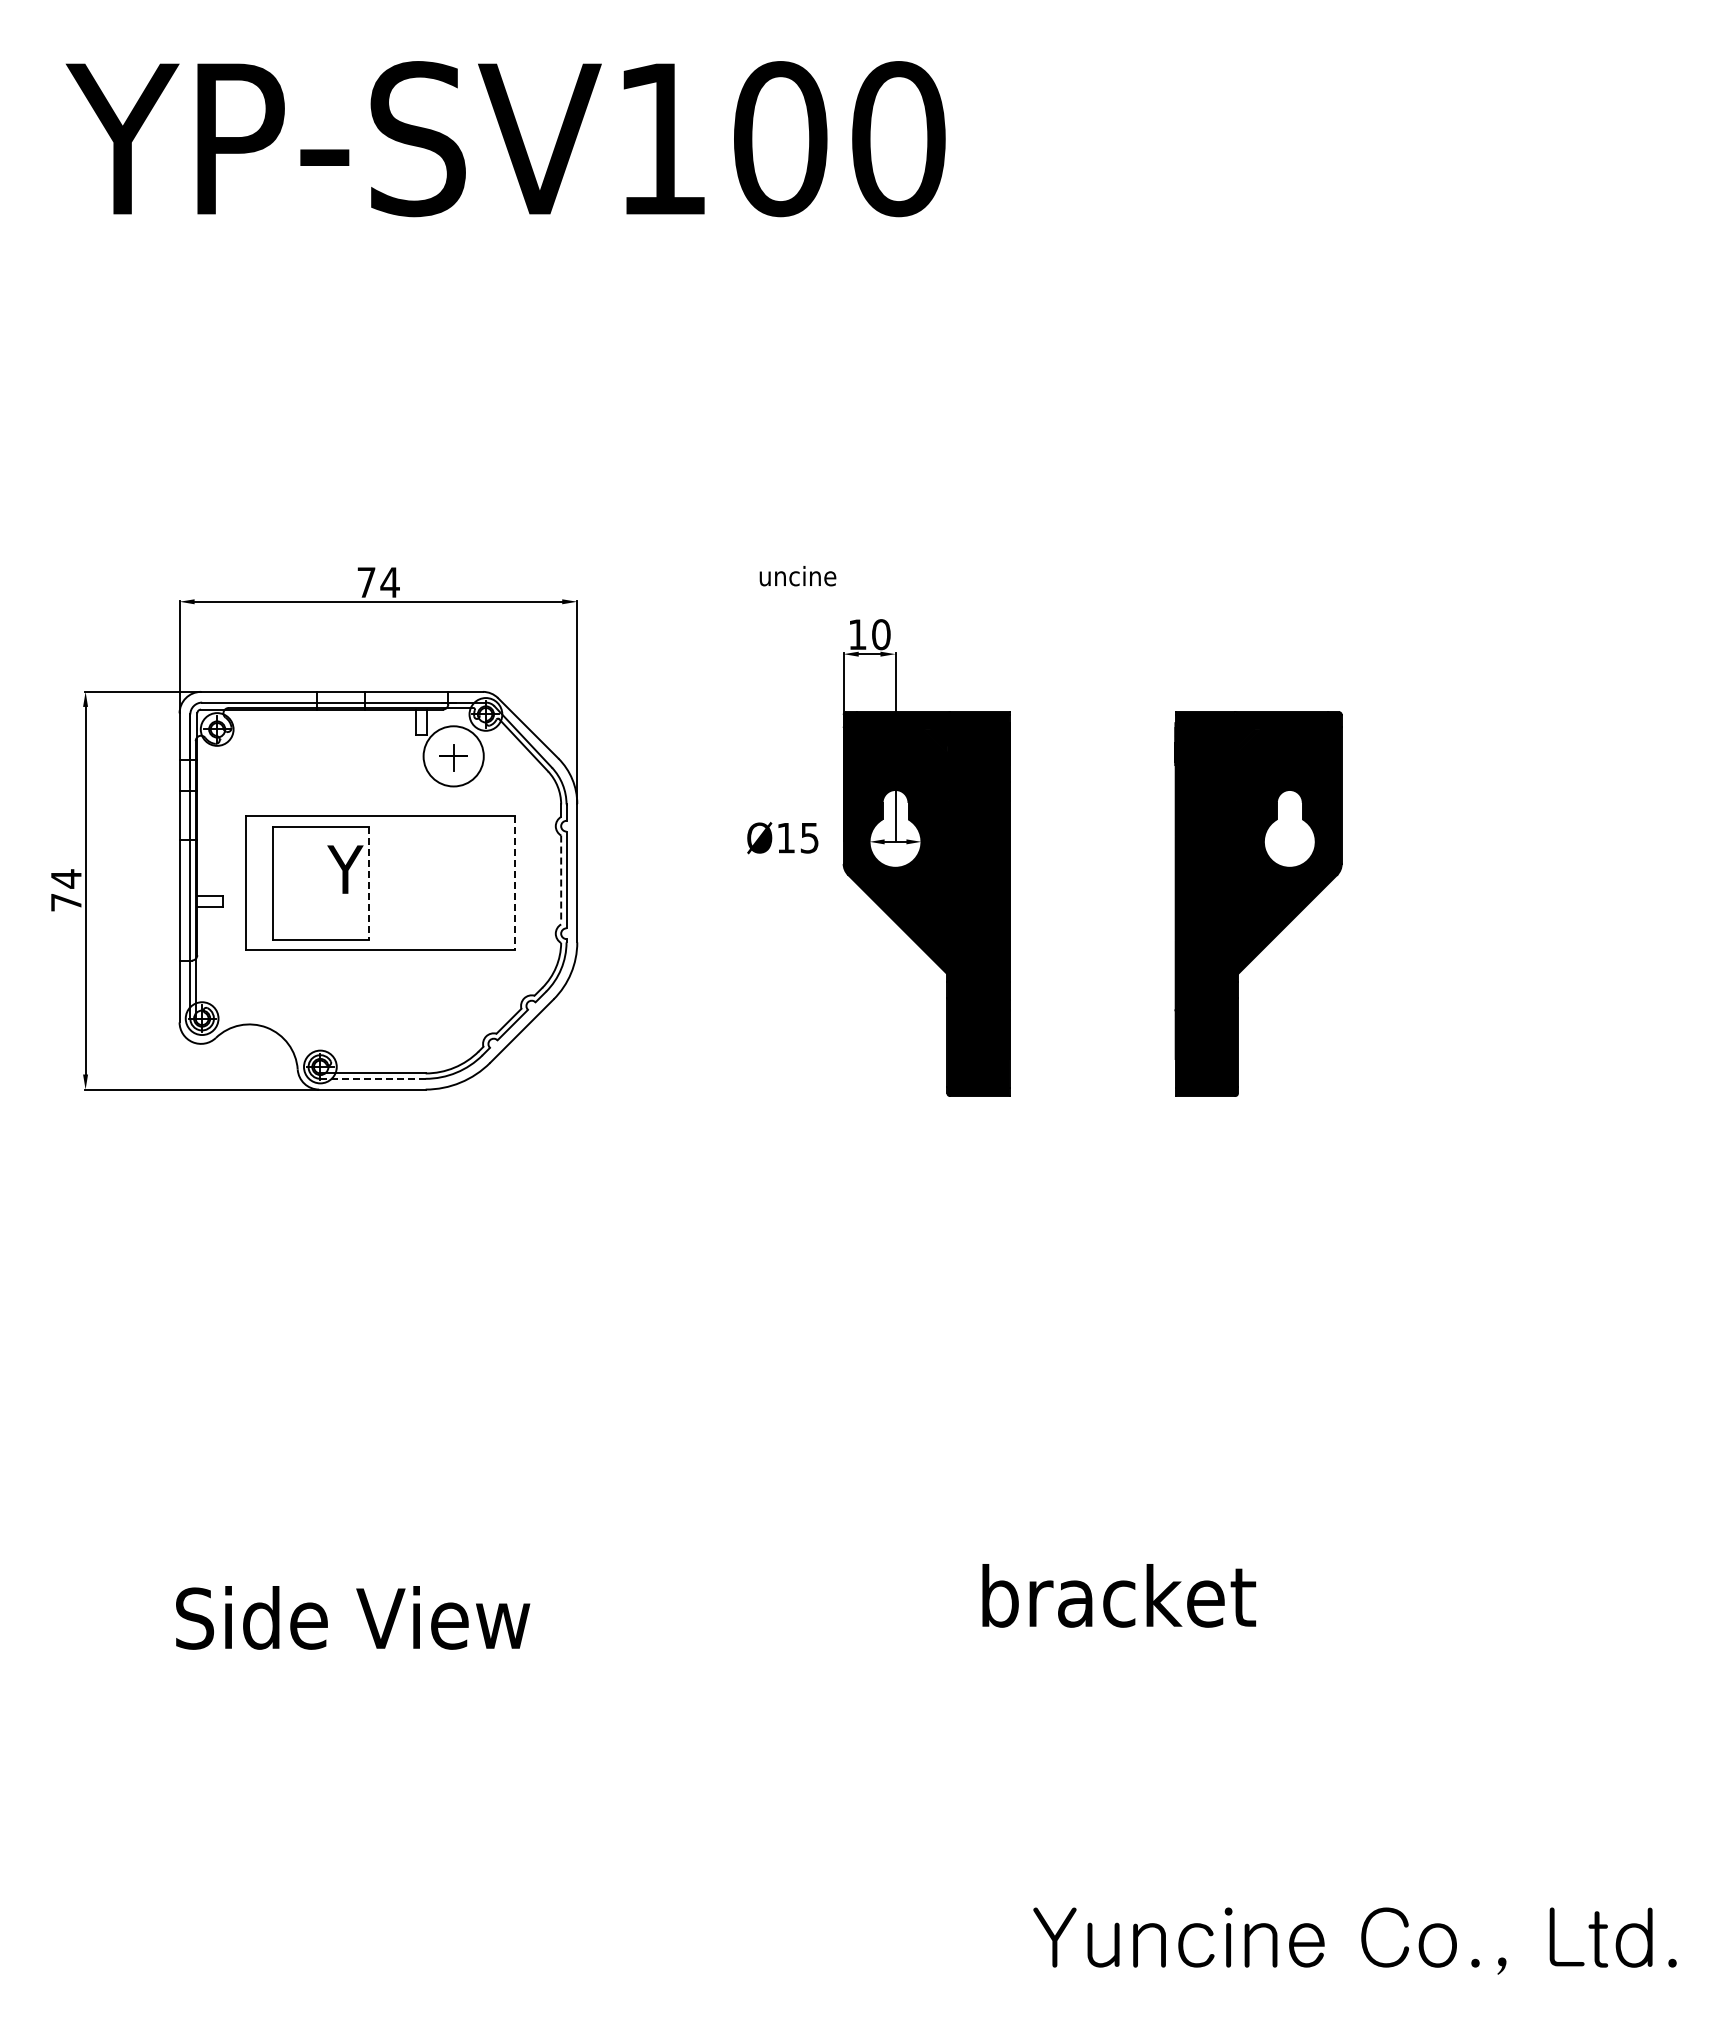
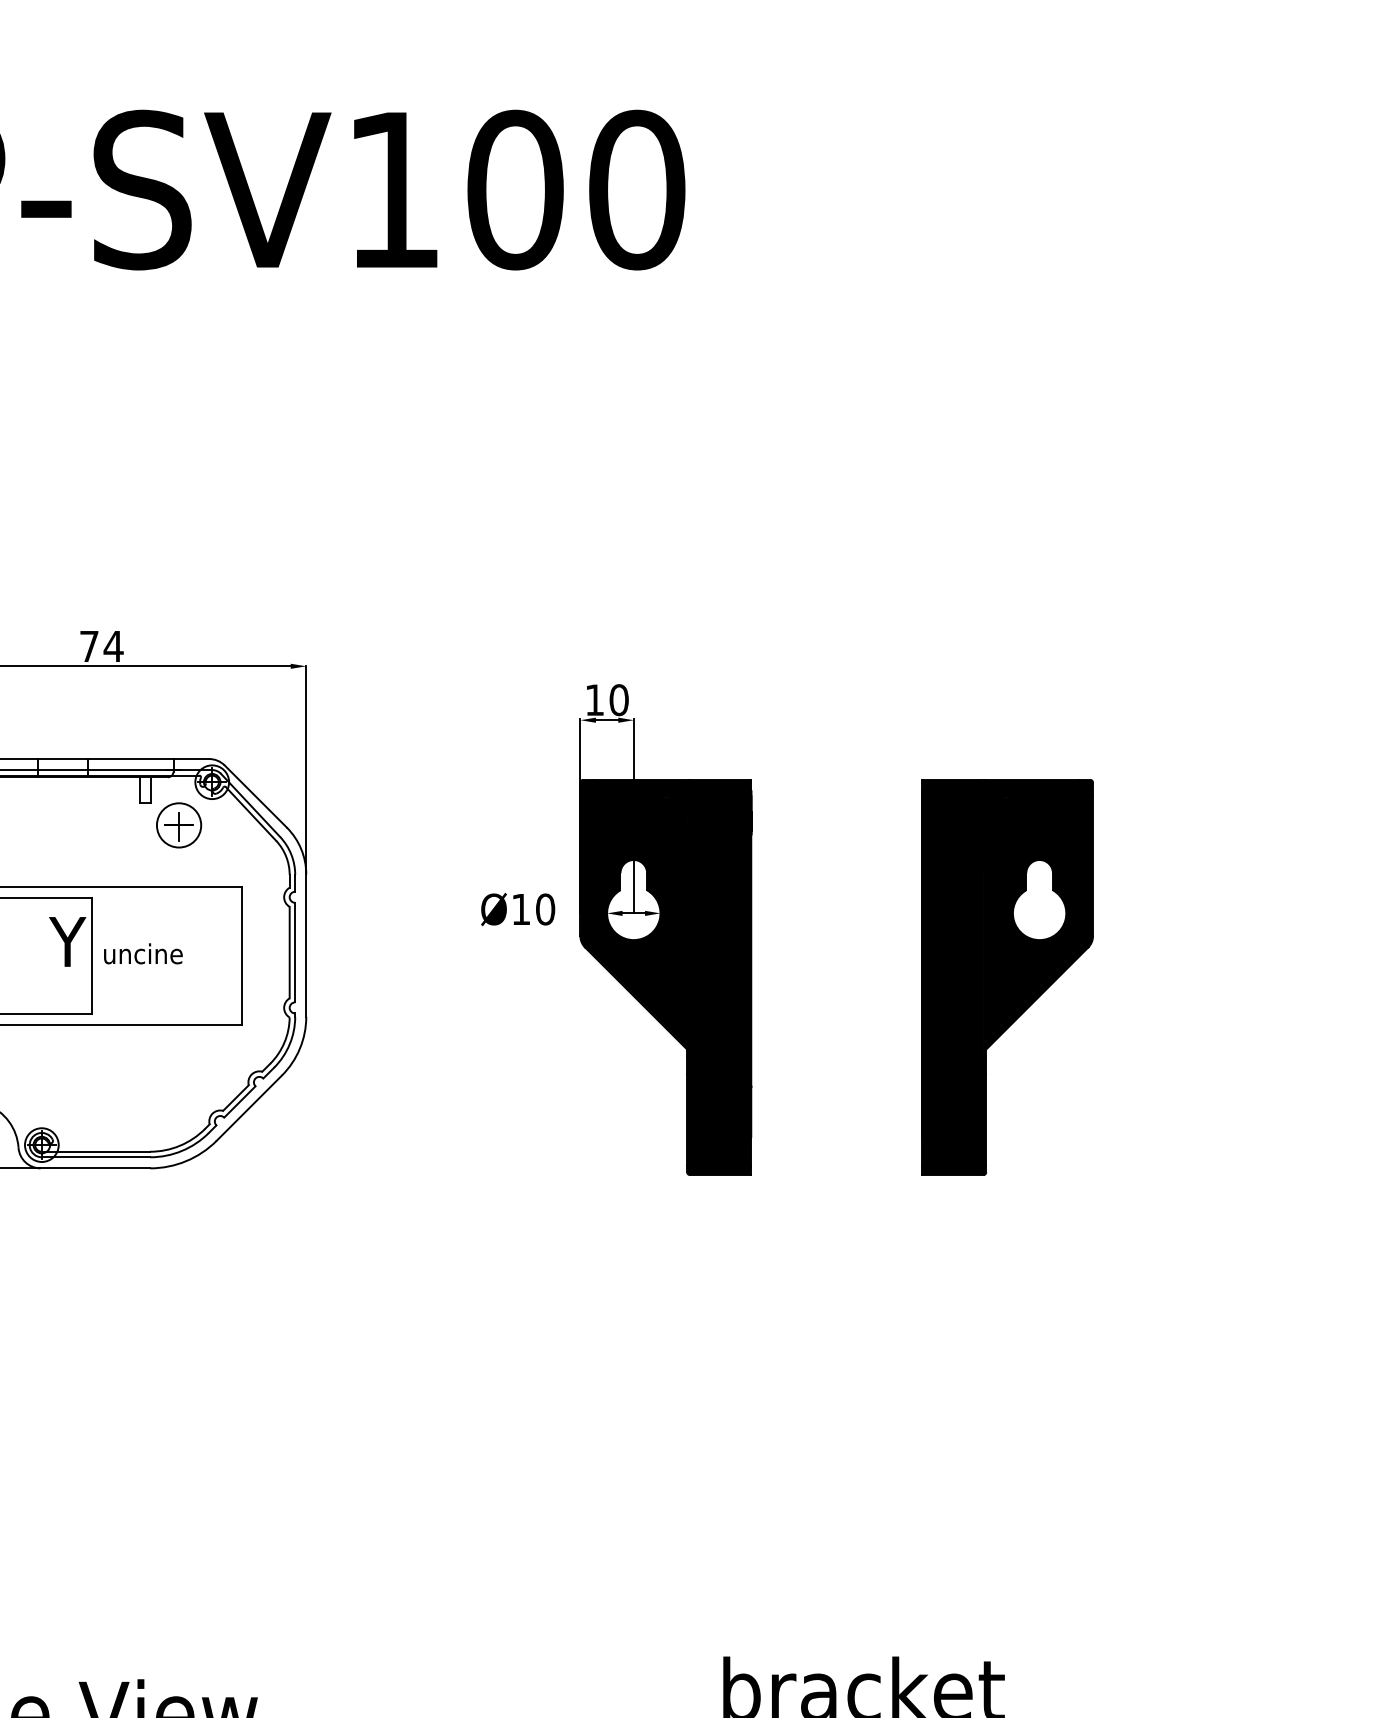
text: (797, 576) -> (142, 954), moved
circle: (453, 755) -> (178, 824), size x0.71
text: (809, 837) -> (545, 908), Ø15 -> Ø10
line: (561, 880) -> (290, 953), dashed -> solid
line: (369, 883) -> (92, 956), dashed -> solid
line: (514, 883) -> (241, 956), dashed -> solid
line: (373, 1078) -> (96, 1156), dashed -> solid

